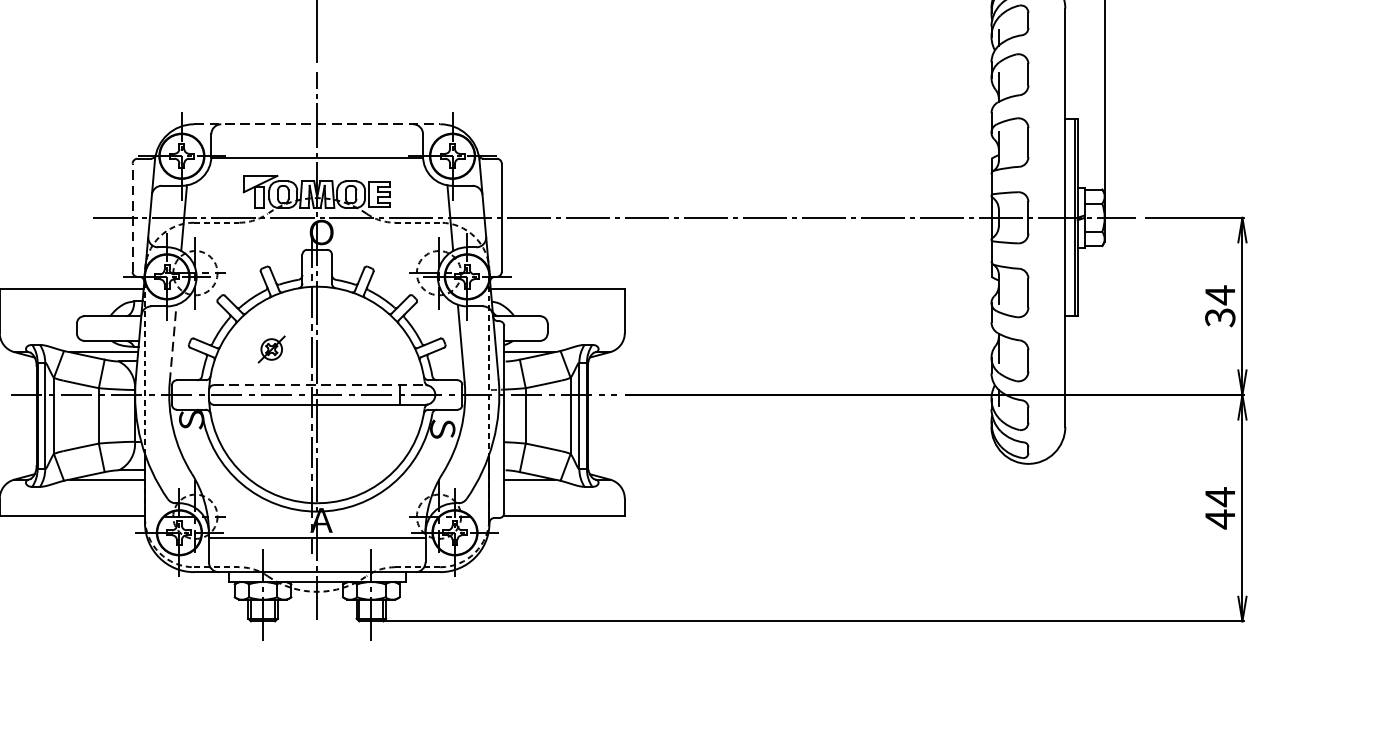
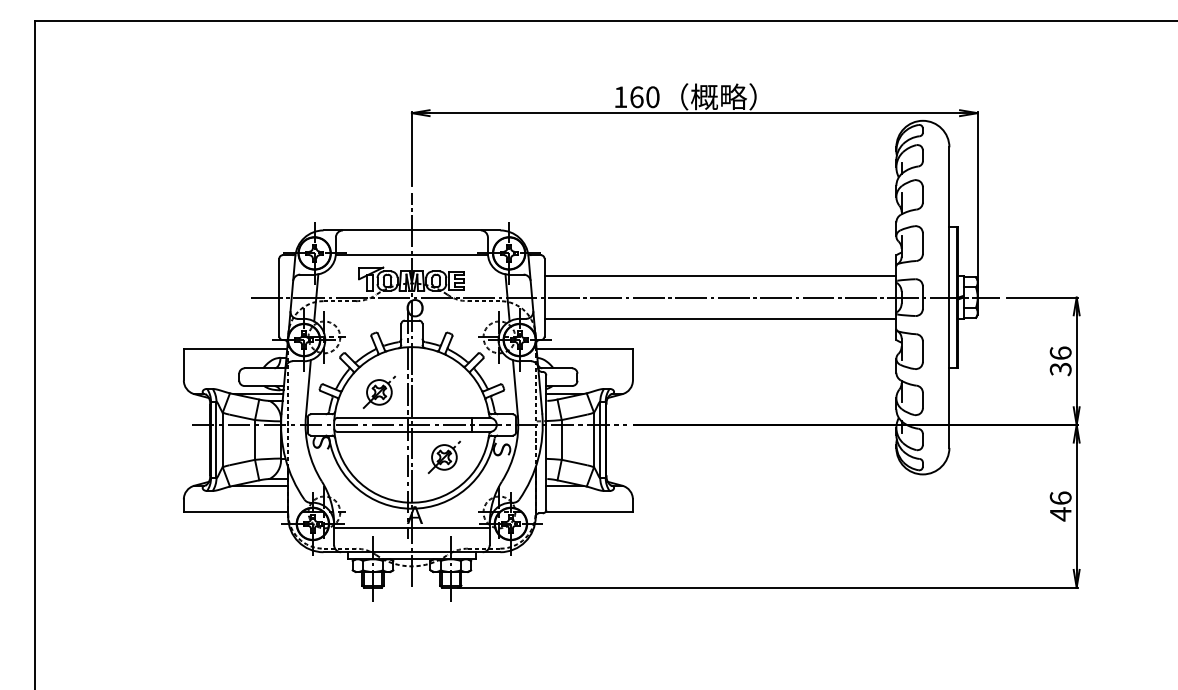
line: (318, 124) -> (412, 230), dashed -> solid
line: (746, 188) -> (720, 276), added
line: (132, 217) -> (279, 297), dashed -> solid
line: (746, 246) -> (720, 318), added
text: (1219, 295) -> (1060, 353), 34 -> 36
line: (173, 342) -> (308, 387), dashed -> solid
part: (270, 348) -> (378, 391), size x1.67
line: (319, 384) -> (413, 417), dashed -> solid
part: (361, 438) -> (443, 456), added
text: (1219, 497) -> (1060, 498), 44 -> 46

